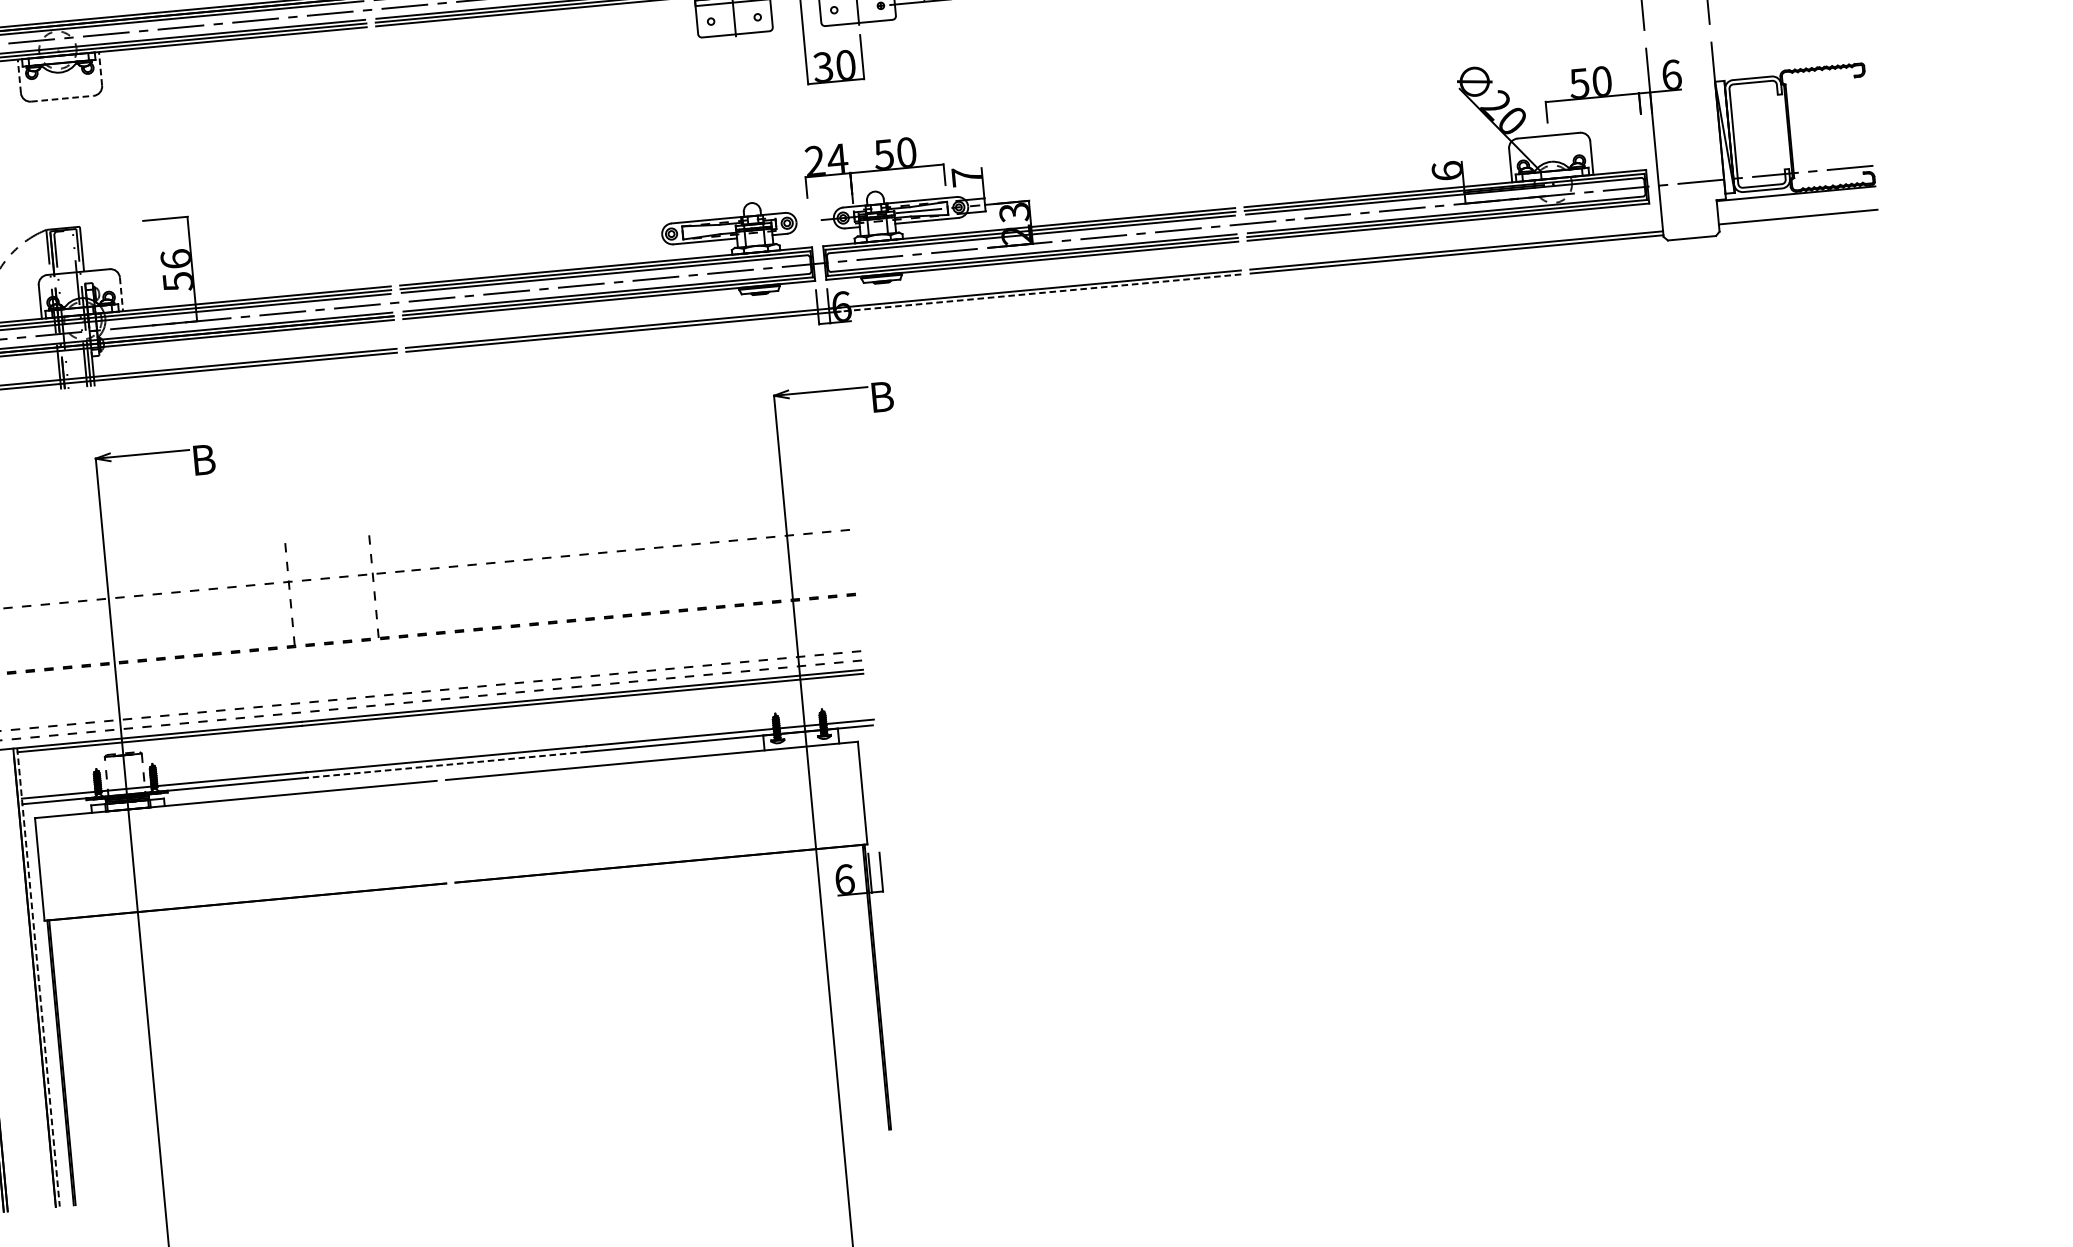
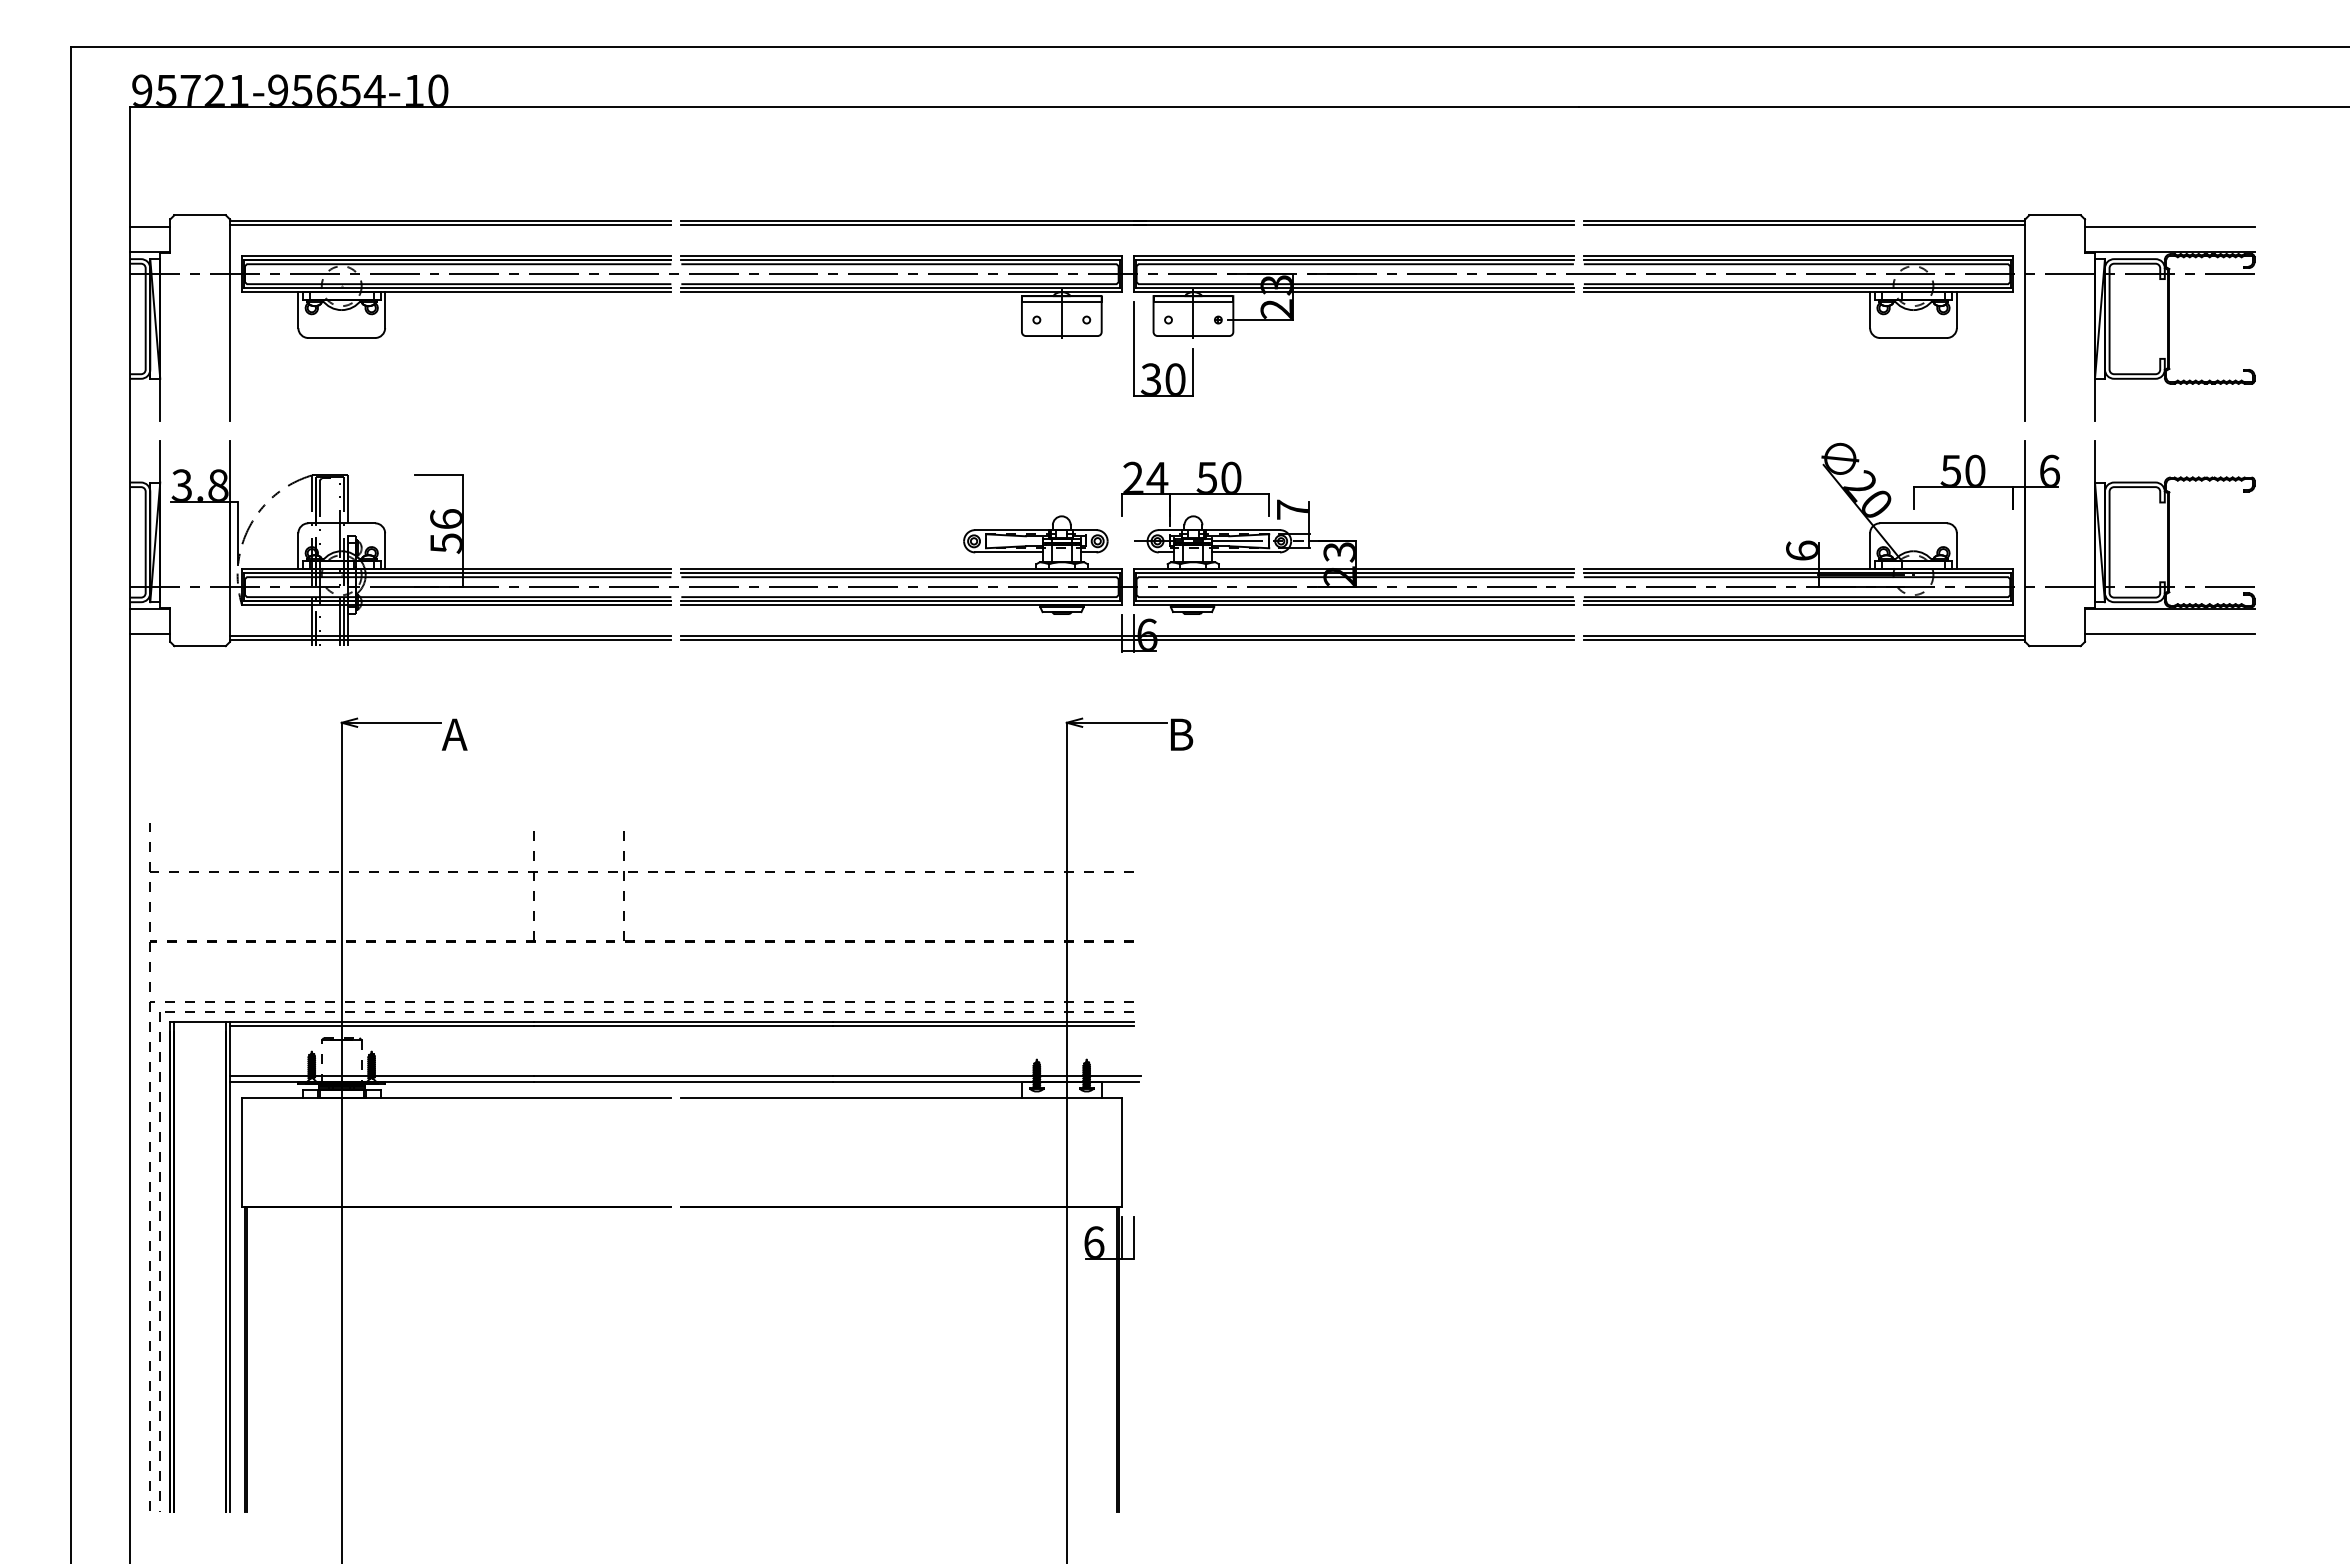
line: (100, 69) -> (385, 310), dashed -> solid
line: (19, 76) -> (298, 310), dashed -> solid
line: (63, 99) -> (342, 338), dashed -> solid
line: (1035, 293) -> (1353, 640), dashed -> solid
line: (121, 294) -> (385, 551), dashed -> solid
text: (202, 459) -> (454, 734), B -> A
line: (446, 764) -> (683, 1081), dashed -> solid
line: (38, 976) -> (230, 1266), dashed -> solid

